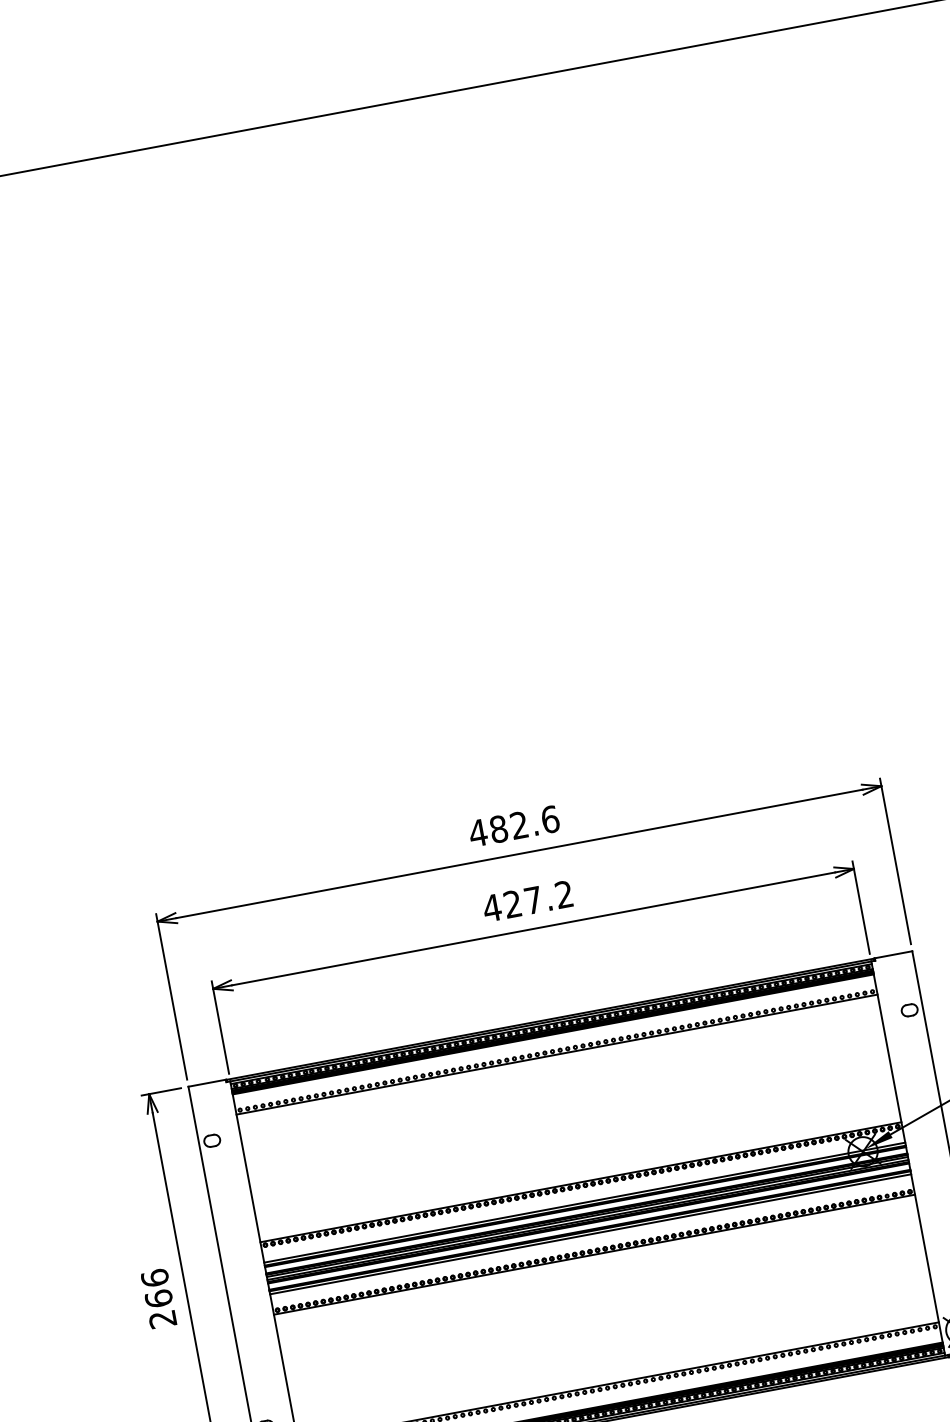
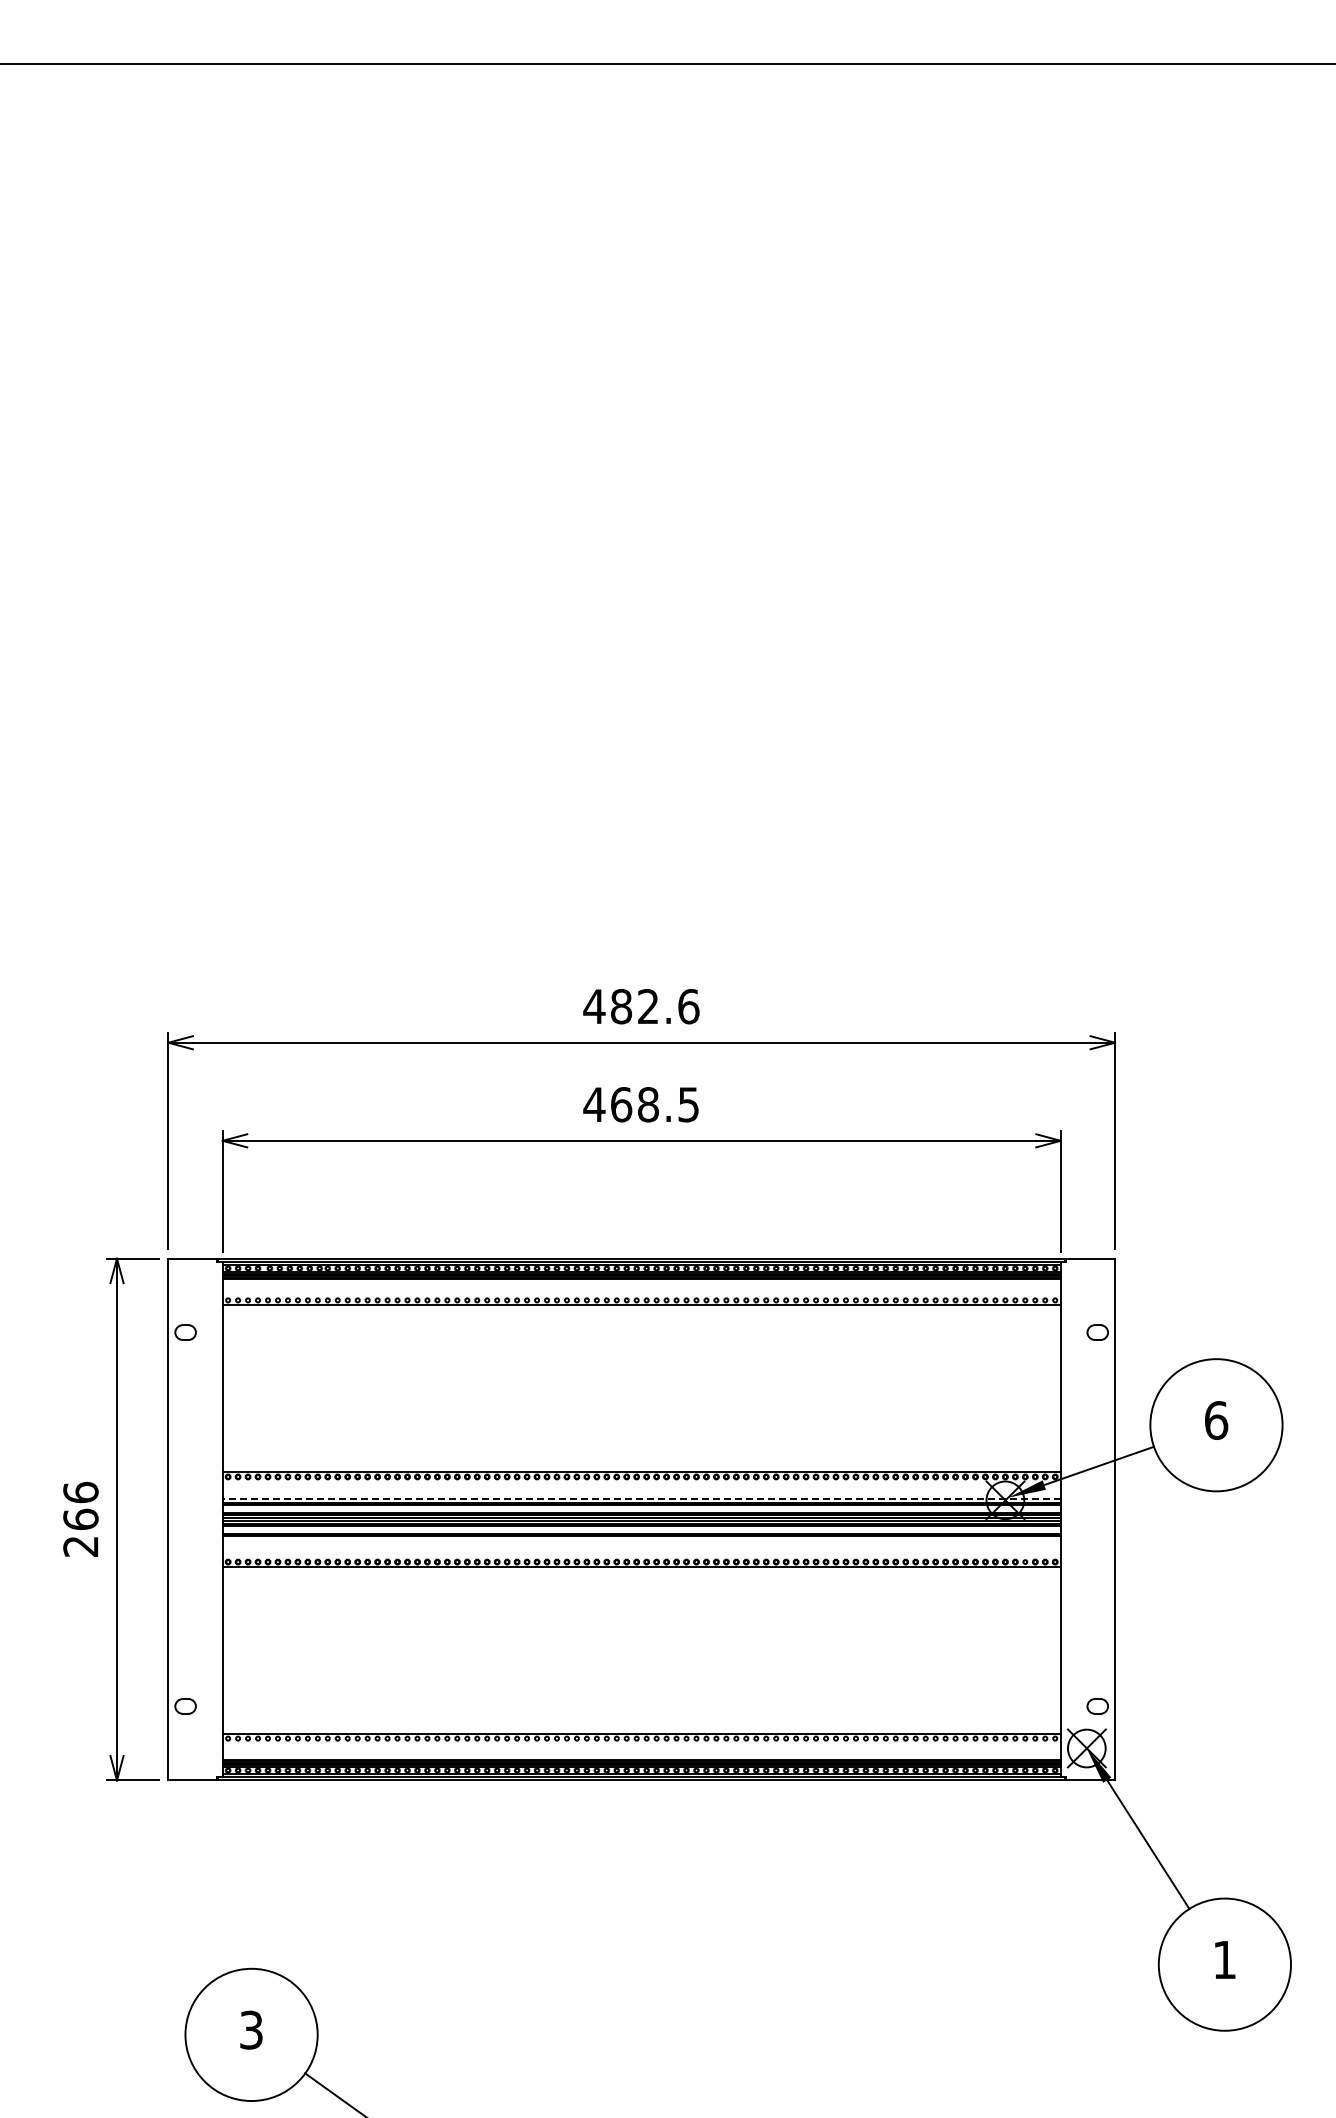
text: (538, 899) -> (654, 1104), 427.2 -> 468.5
line: (584, 1202) -> (641, 1498), solid -> dashed
line: (590, 1234) -> (641, 1540), removed

